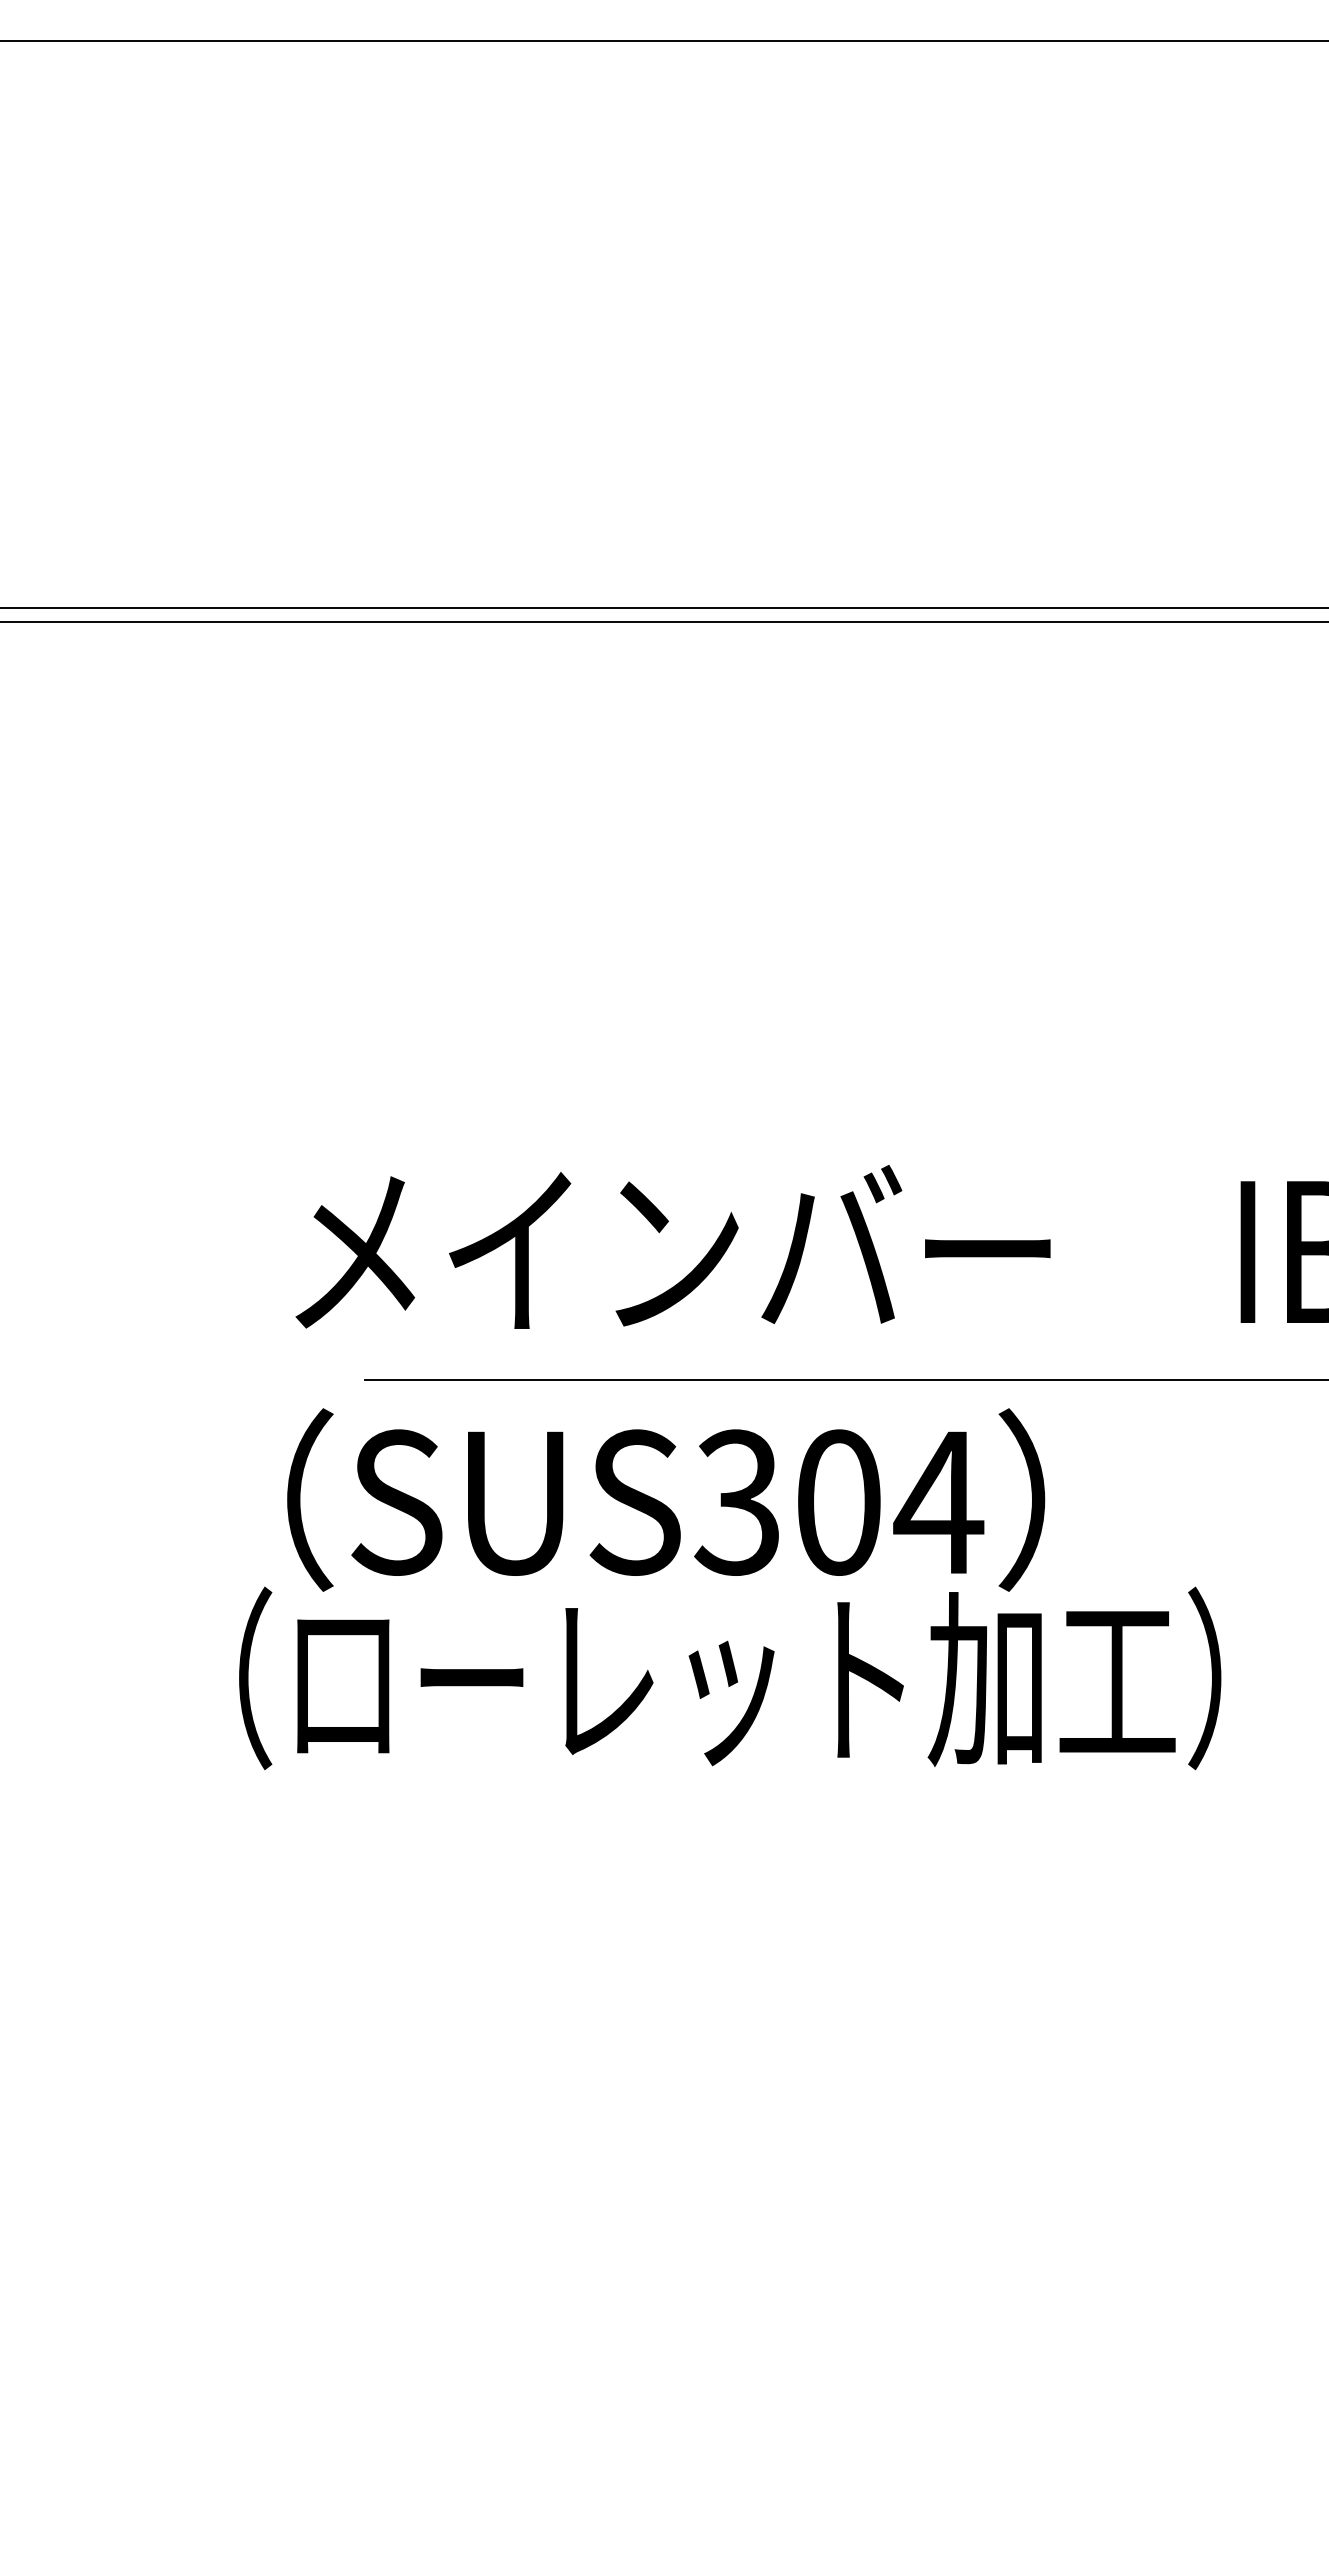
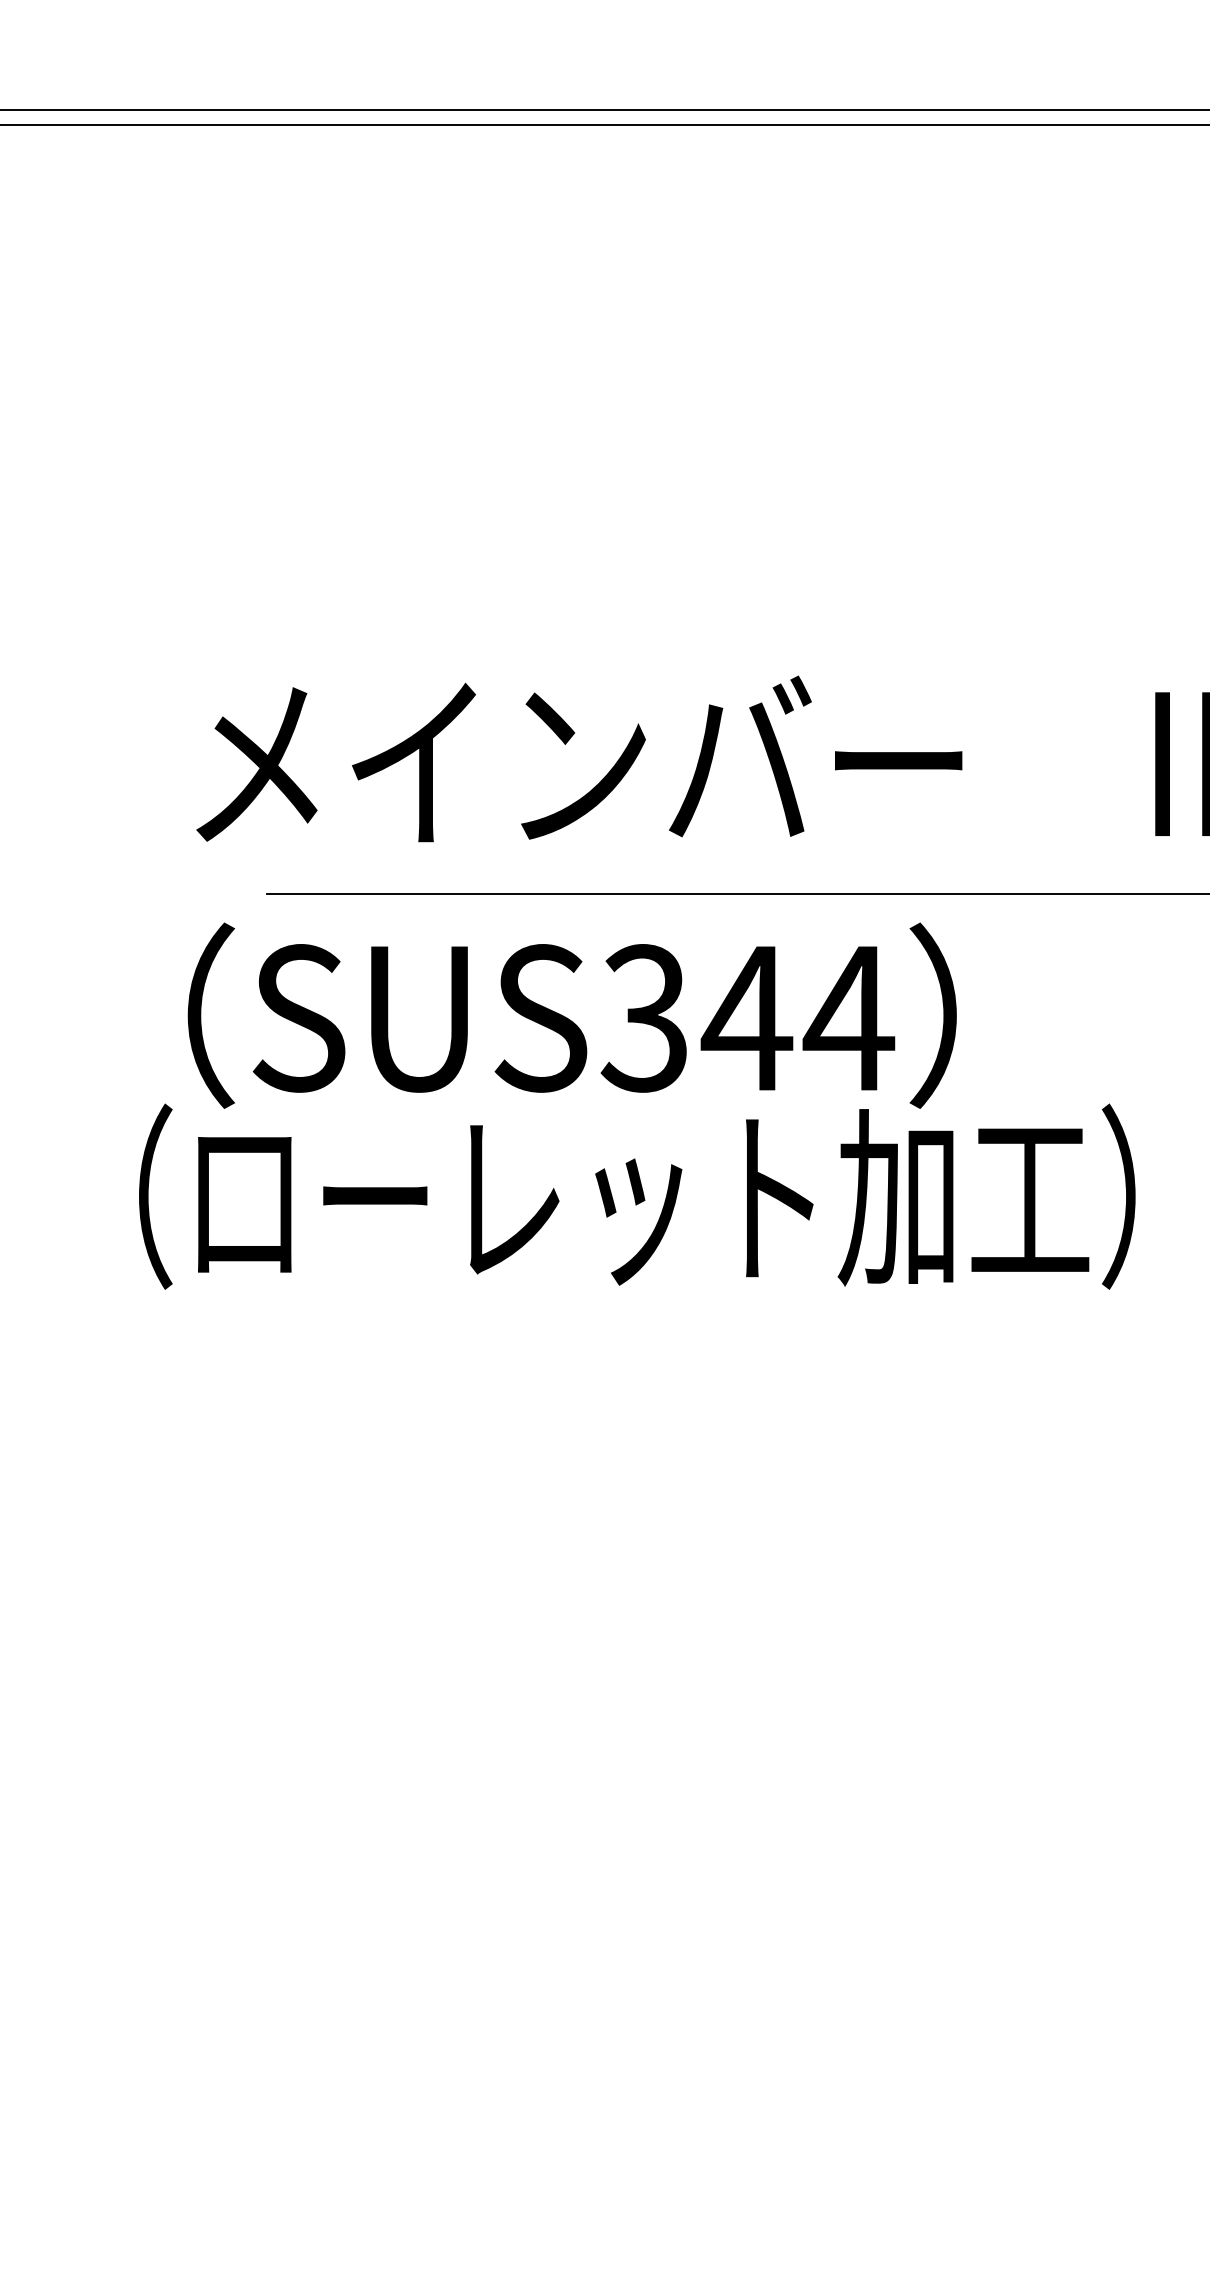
text: (837, 1502) -> (746, 1018), SUS304 -> SUS344

